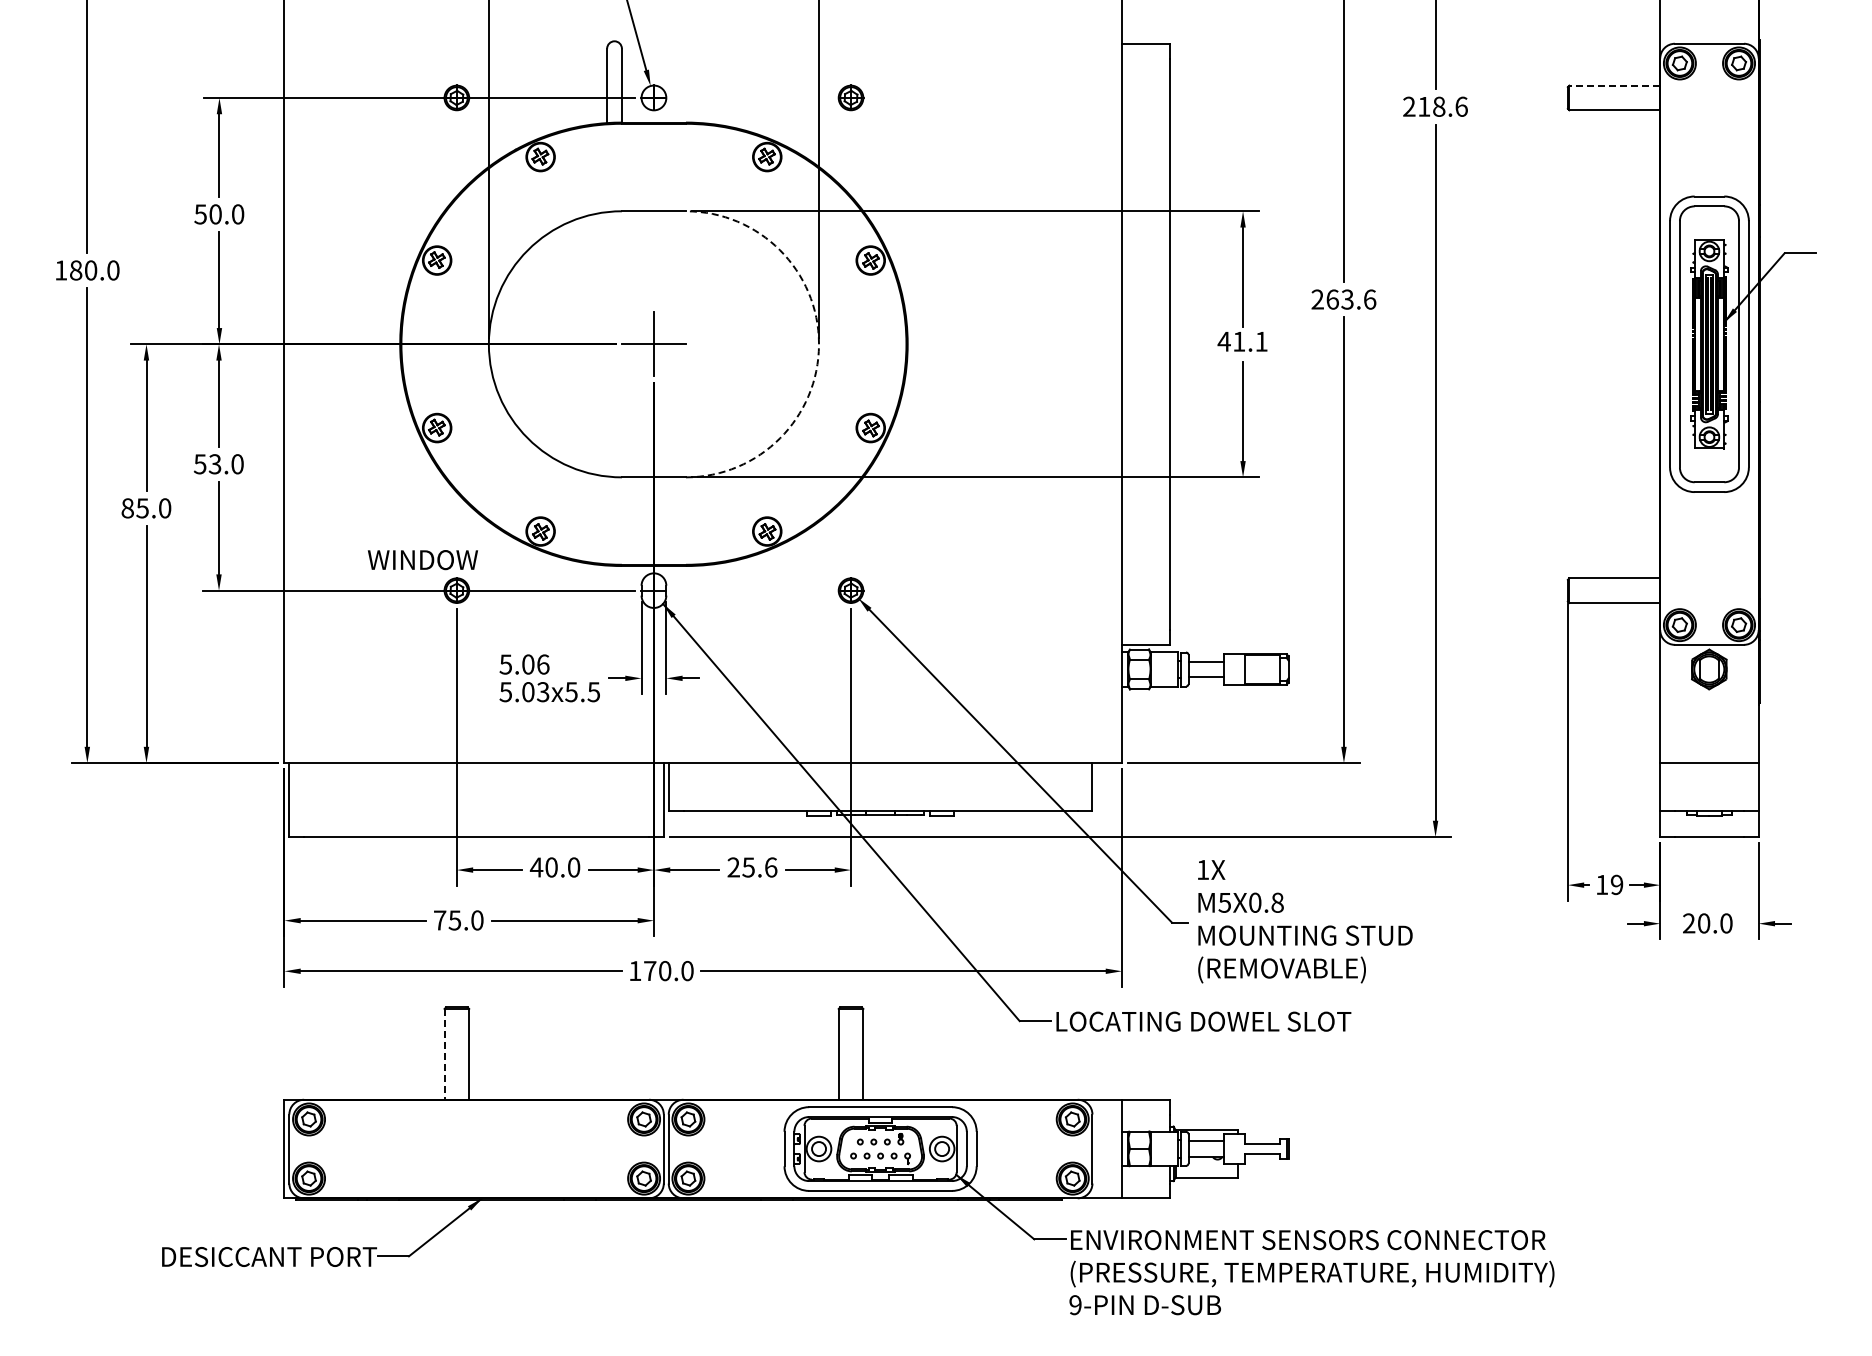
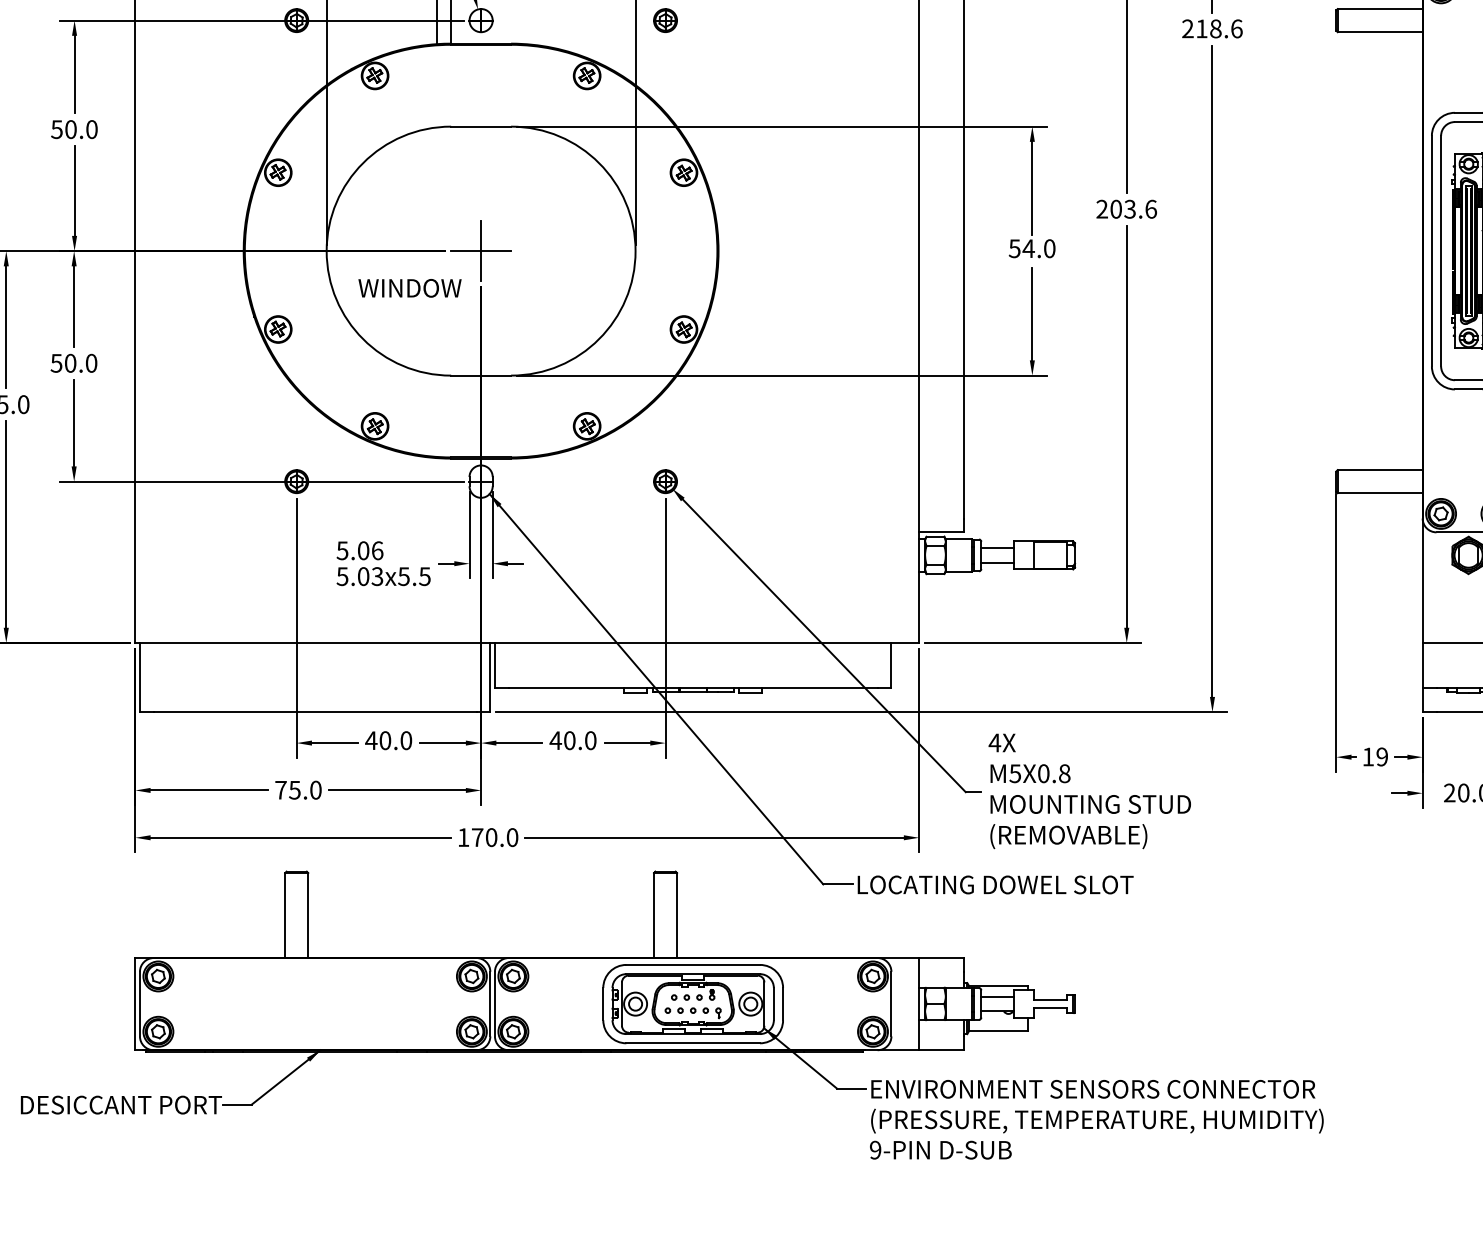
line: (1614, 85) -> (1379, 8), dashed -> solid
text: (1332, 299) -> (1116, 209), 263.6 -> 203.6
text: (1242, 341) -> (1031, 248), 41.1 -> 54.0
arc: (819, 344) -> (636, 251), dashed -> solid
text: (214, 464) -> (69, 363), 53.0 -> 50.0
text: (422, 560) -> (409, 288), moved
text: (752, 867) -> (573, 740), 25.6 -> 40.0
text: (1202, 869) -> (994, 742), 1X -> 4X
line: (444, 1054) -> (285, 915), dashed -> solid

